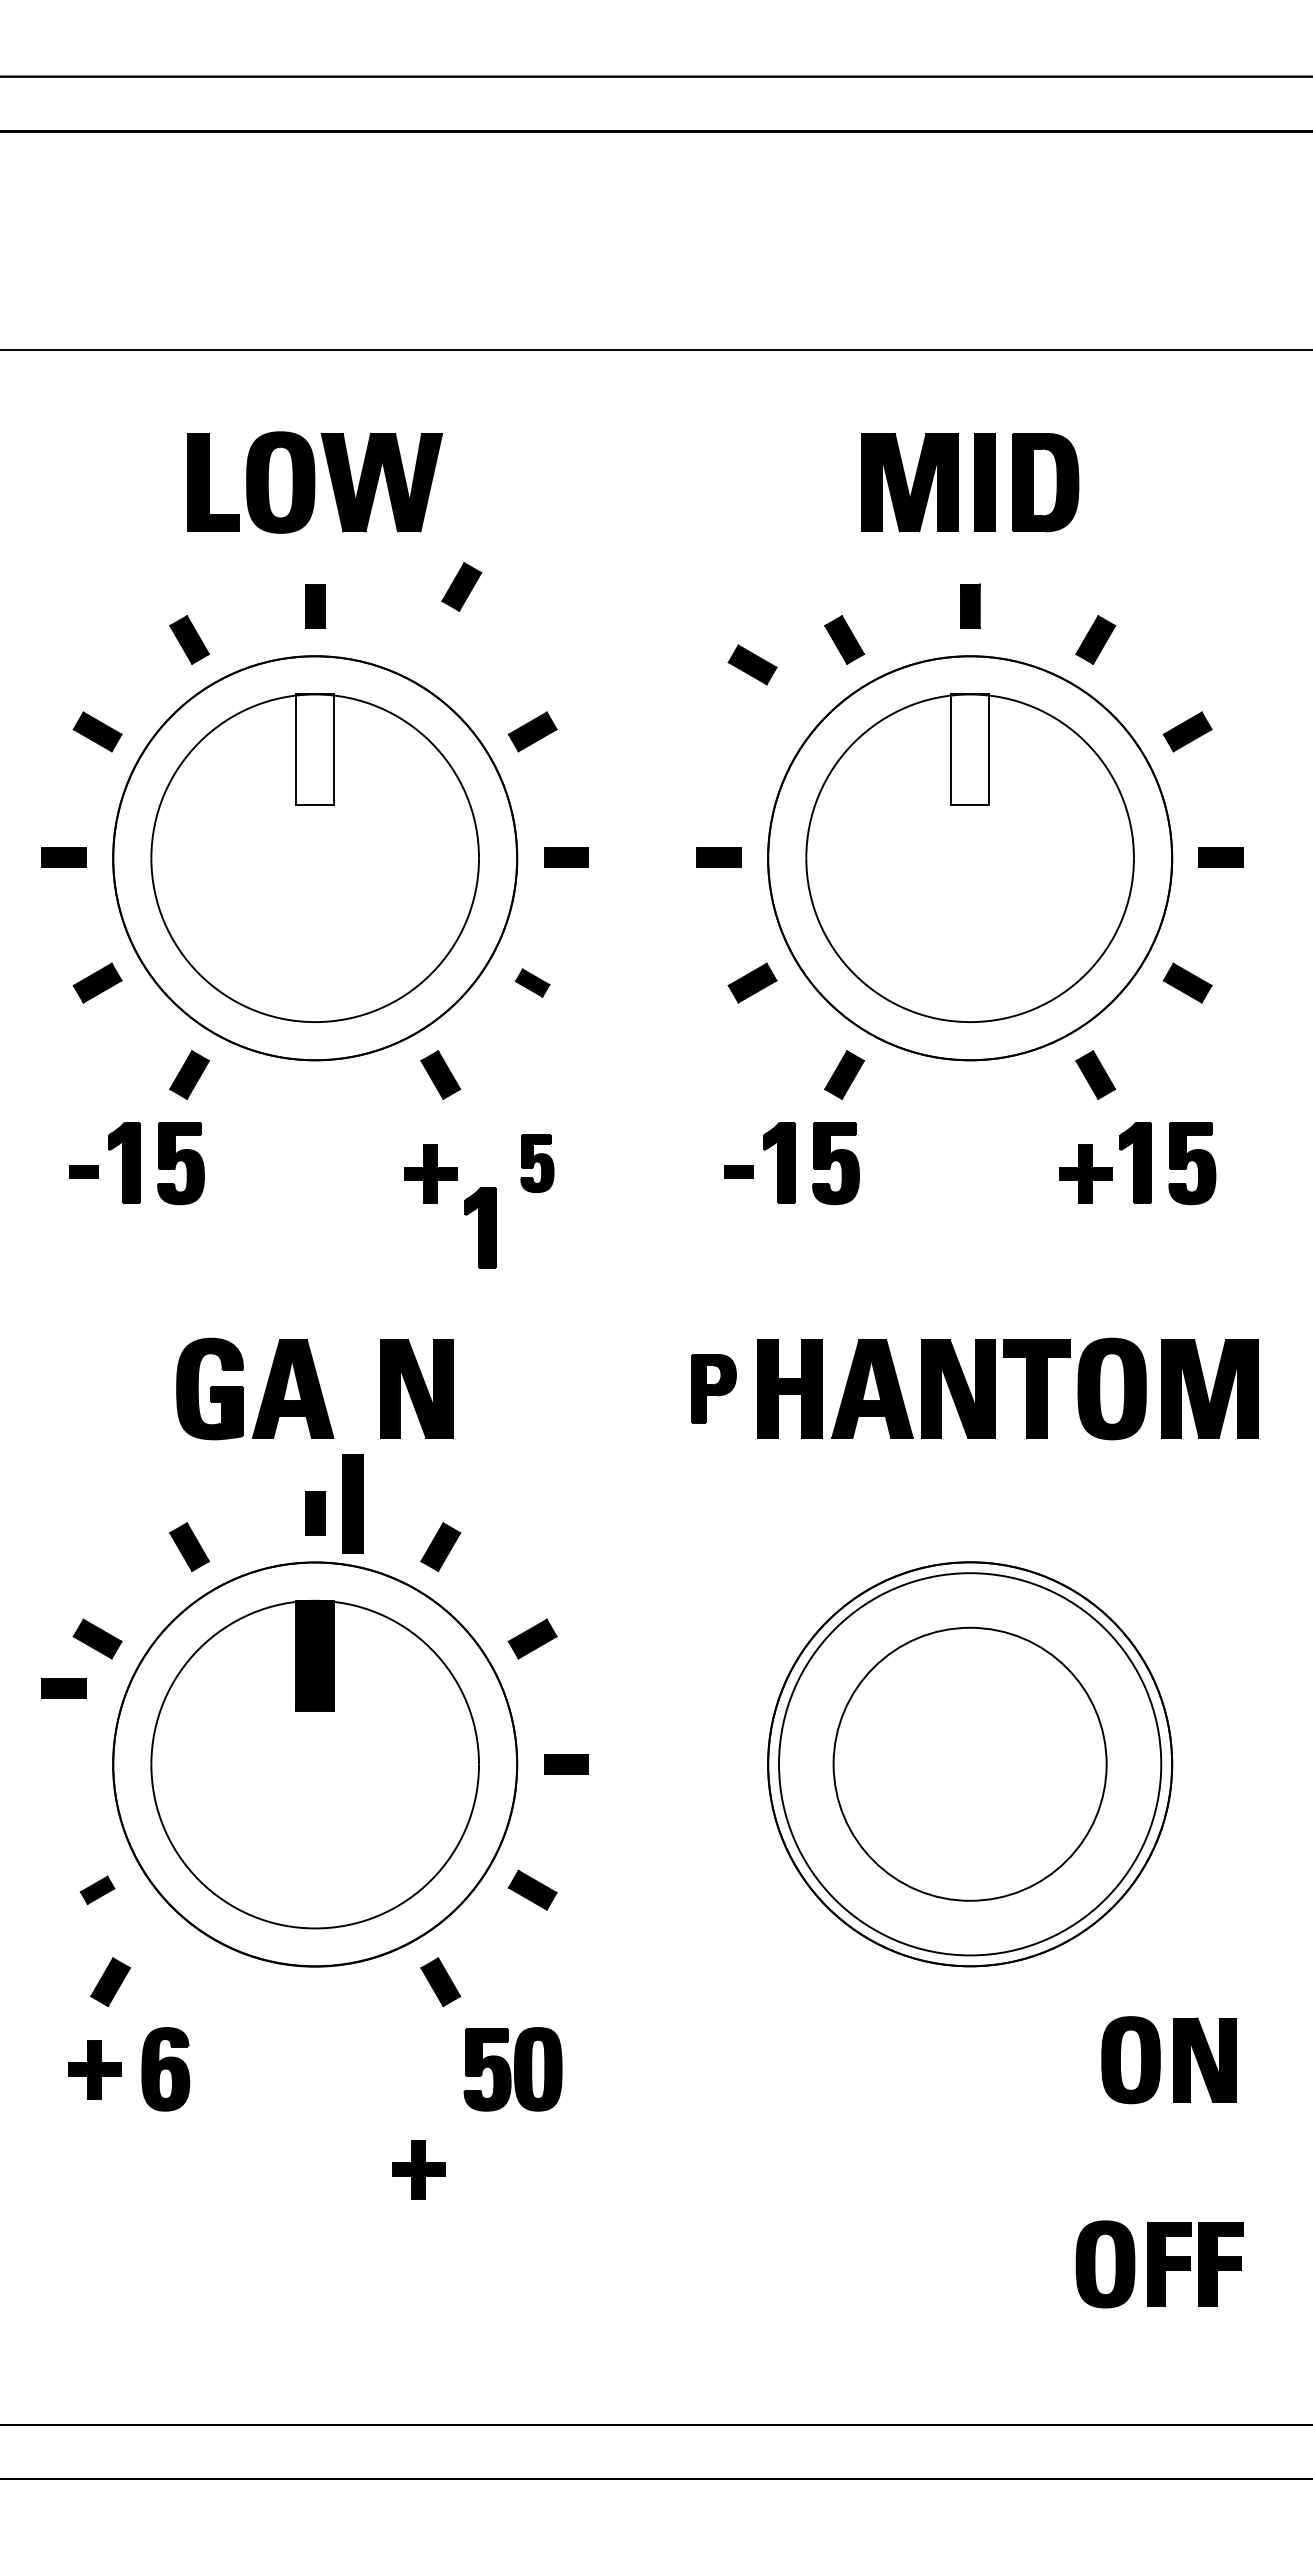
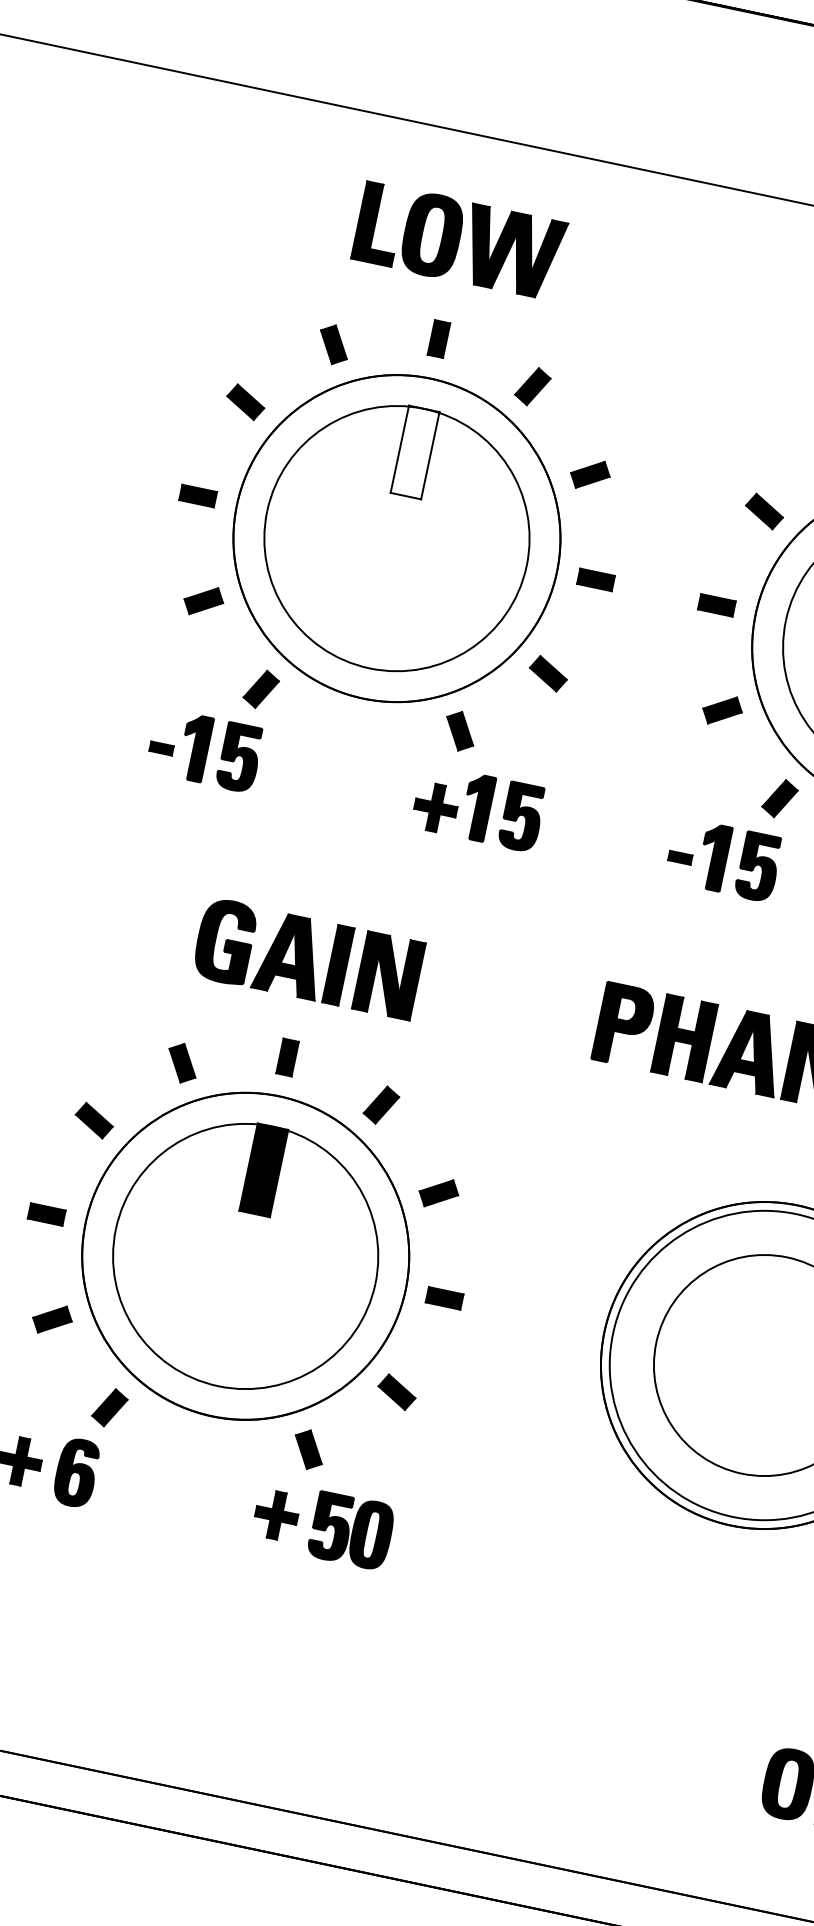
part: (461, 586) -> (532, 386), moved
part: (752, 664) -> (764, 511), moved
part: (532, 982) -> (548, 673), size x1.43
part: (537, 1163) -> (522, 817), size x1.43
part: (480, 1227) -> (477, 807), moved
part: (714, 1388) -> (624, 1025), size x1.43
part: (352, 1503) -> (338, 964), moved
part: (63, 1688) -> (46, 1214), moved
part: (97, 1890) -> (52, 1319), size x1.43
part: (110, 1982) -> (109, 1408), moved
part: (418, 2169) -> (276, 1515), moved

